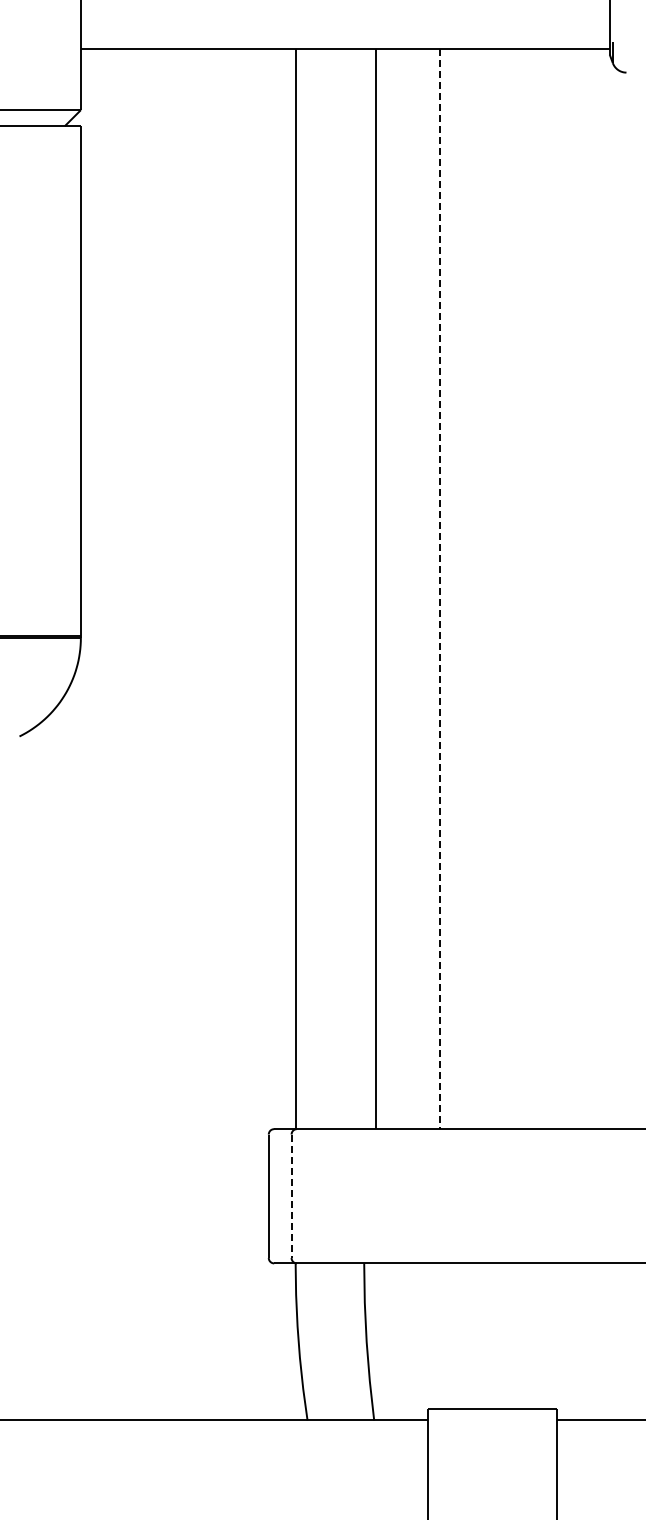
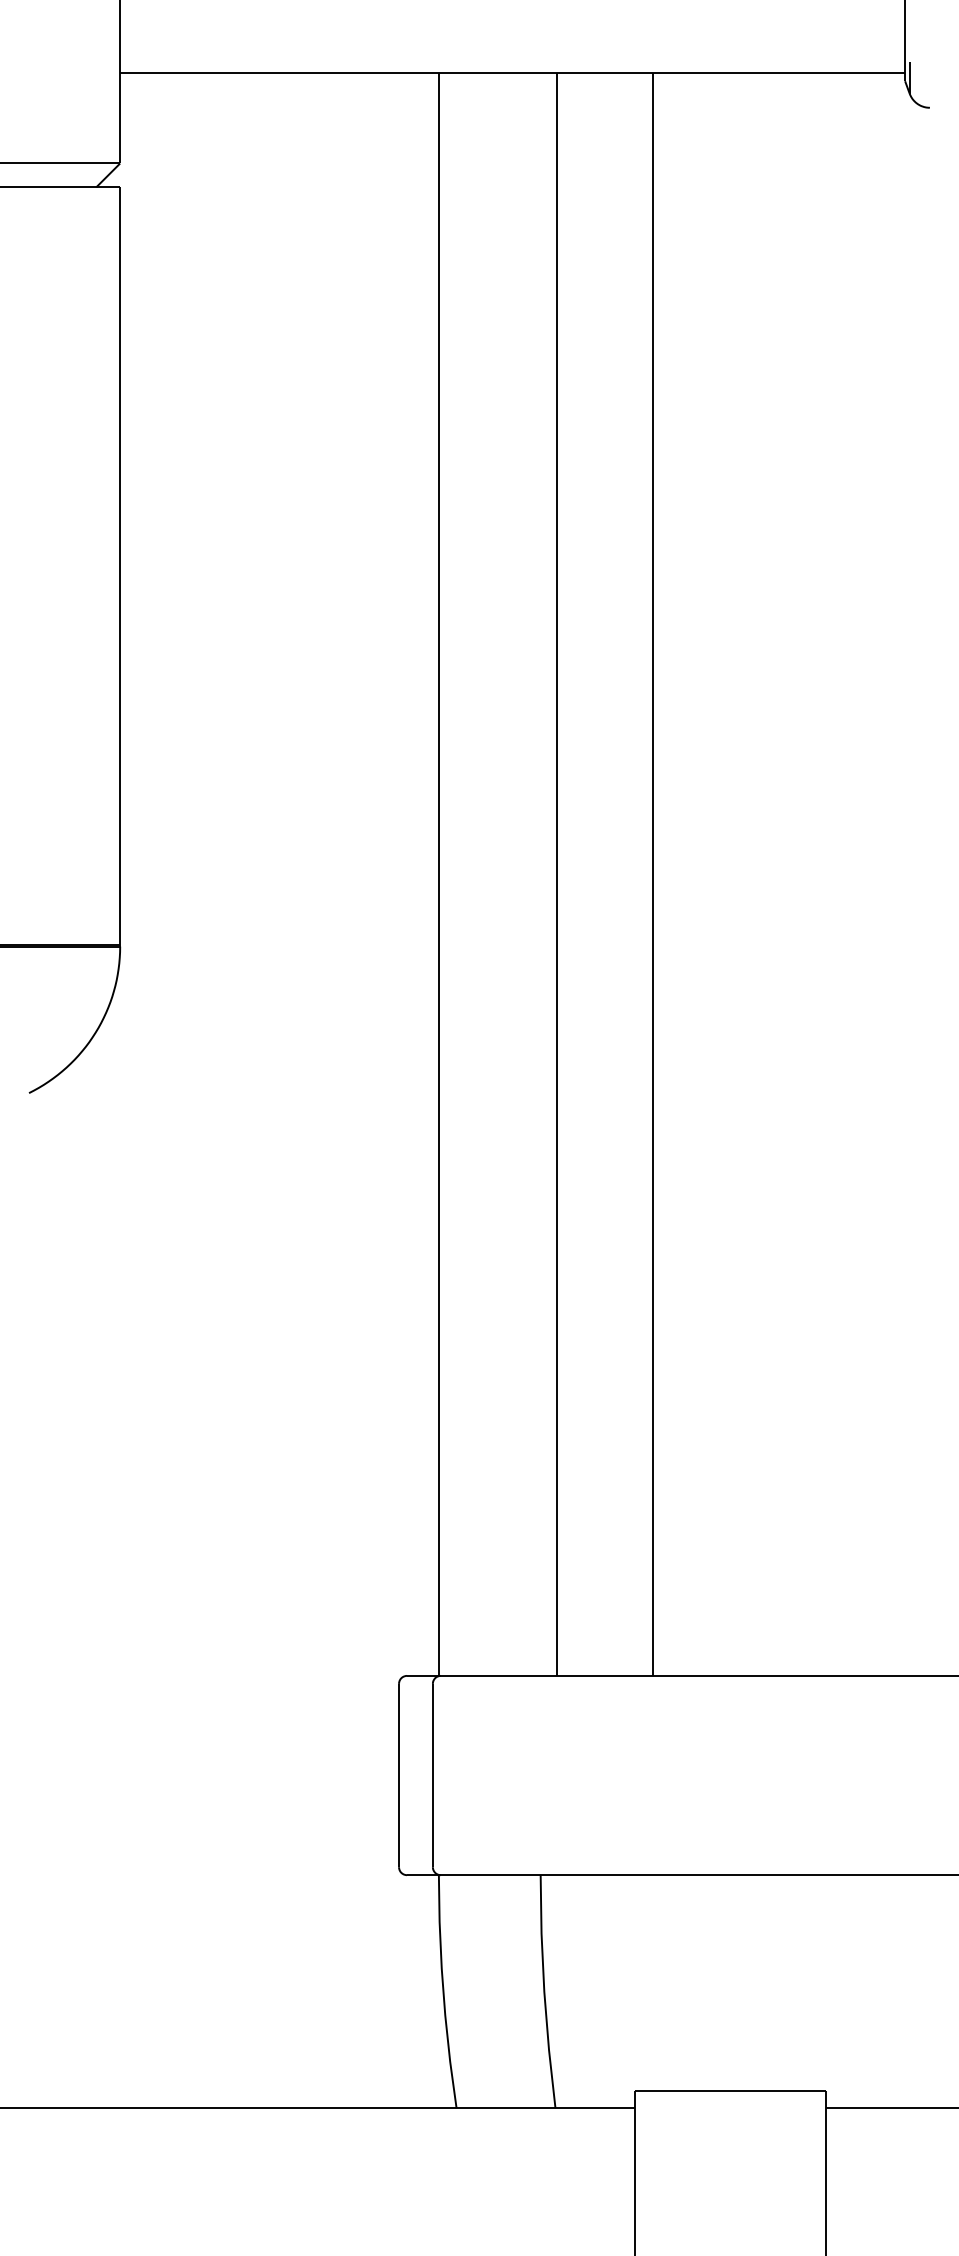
line: (439, 589) -> (652, 874), dashed -> solid
line: (291, 1196) -> (432, 1775), dashed -> solid

